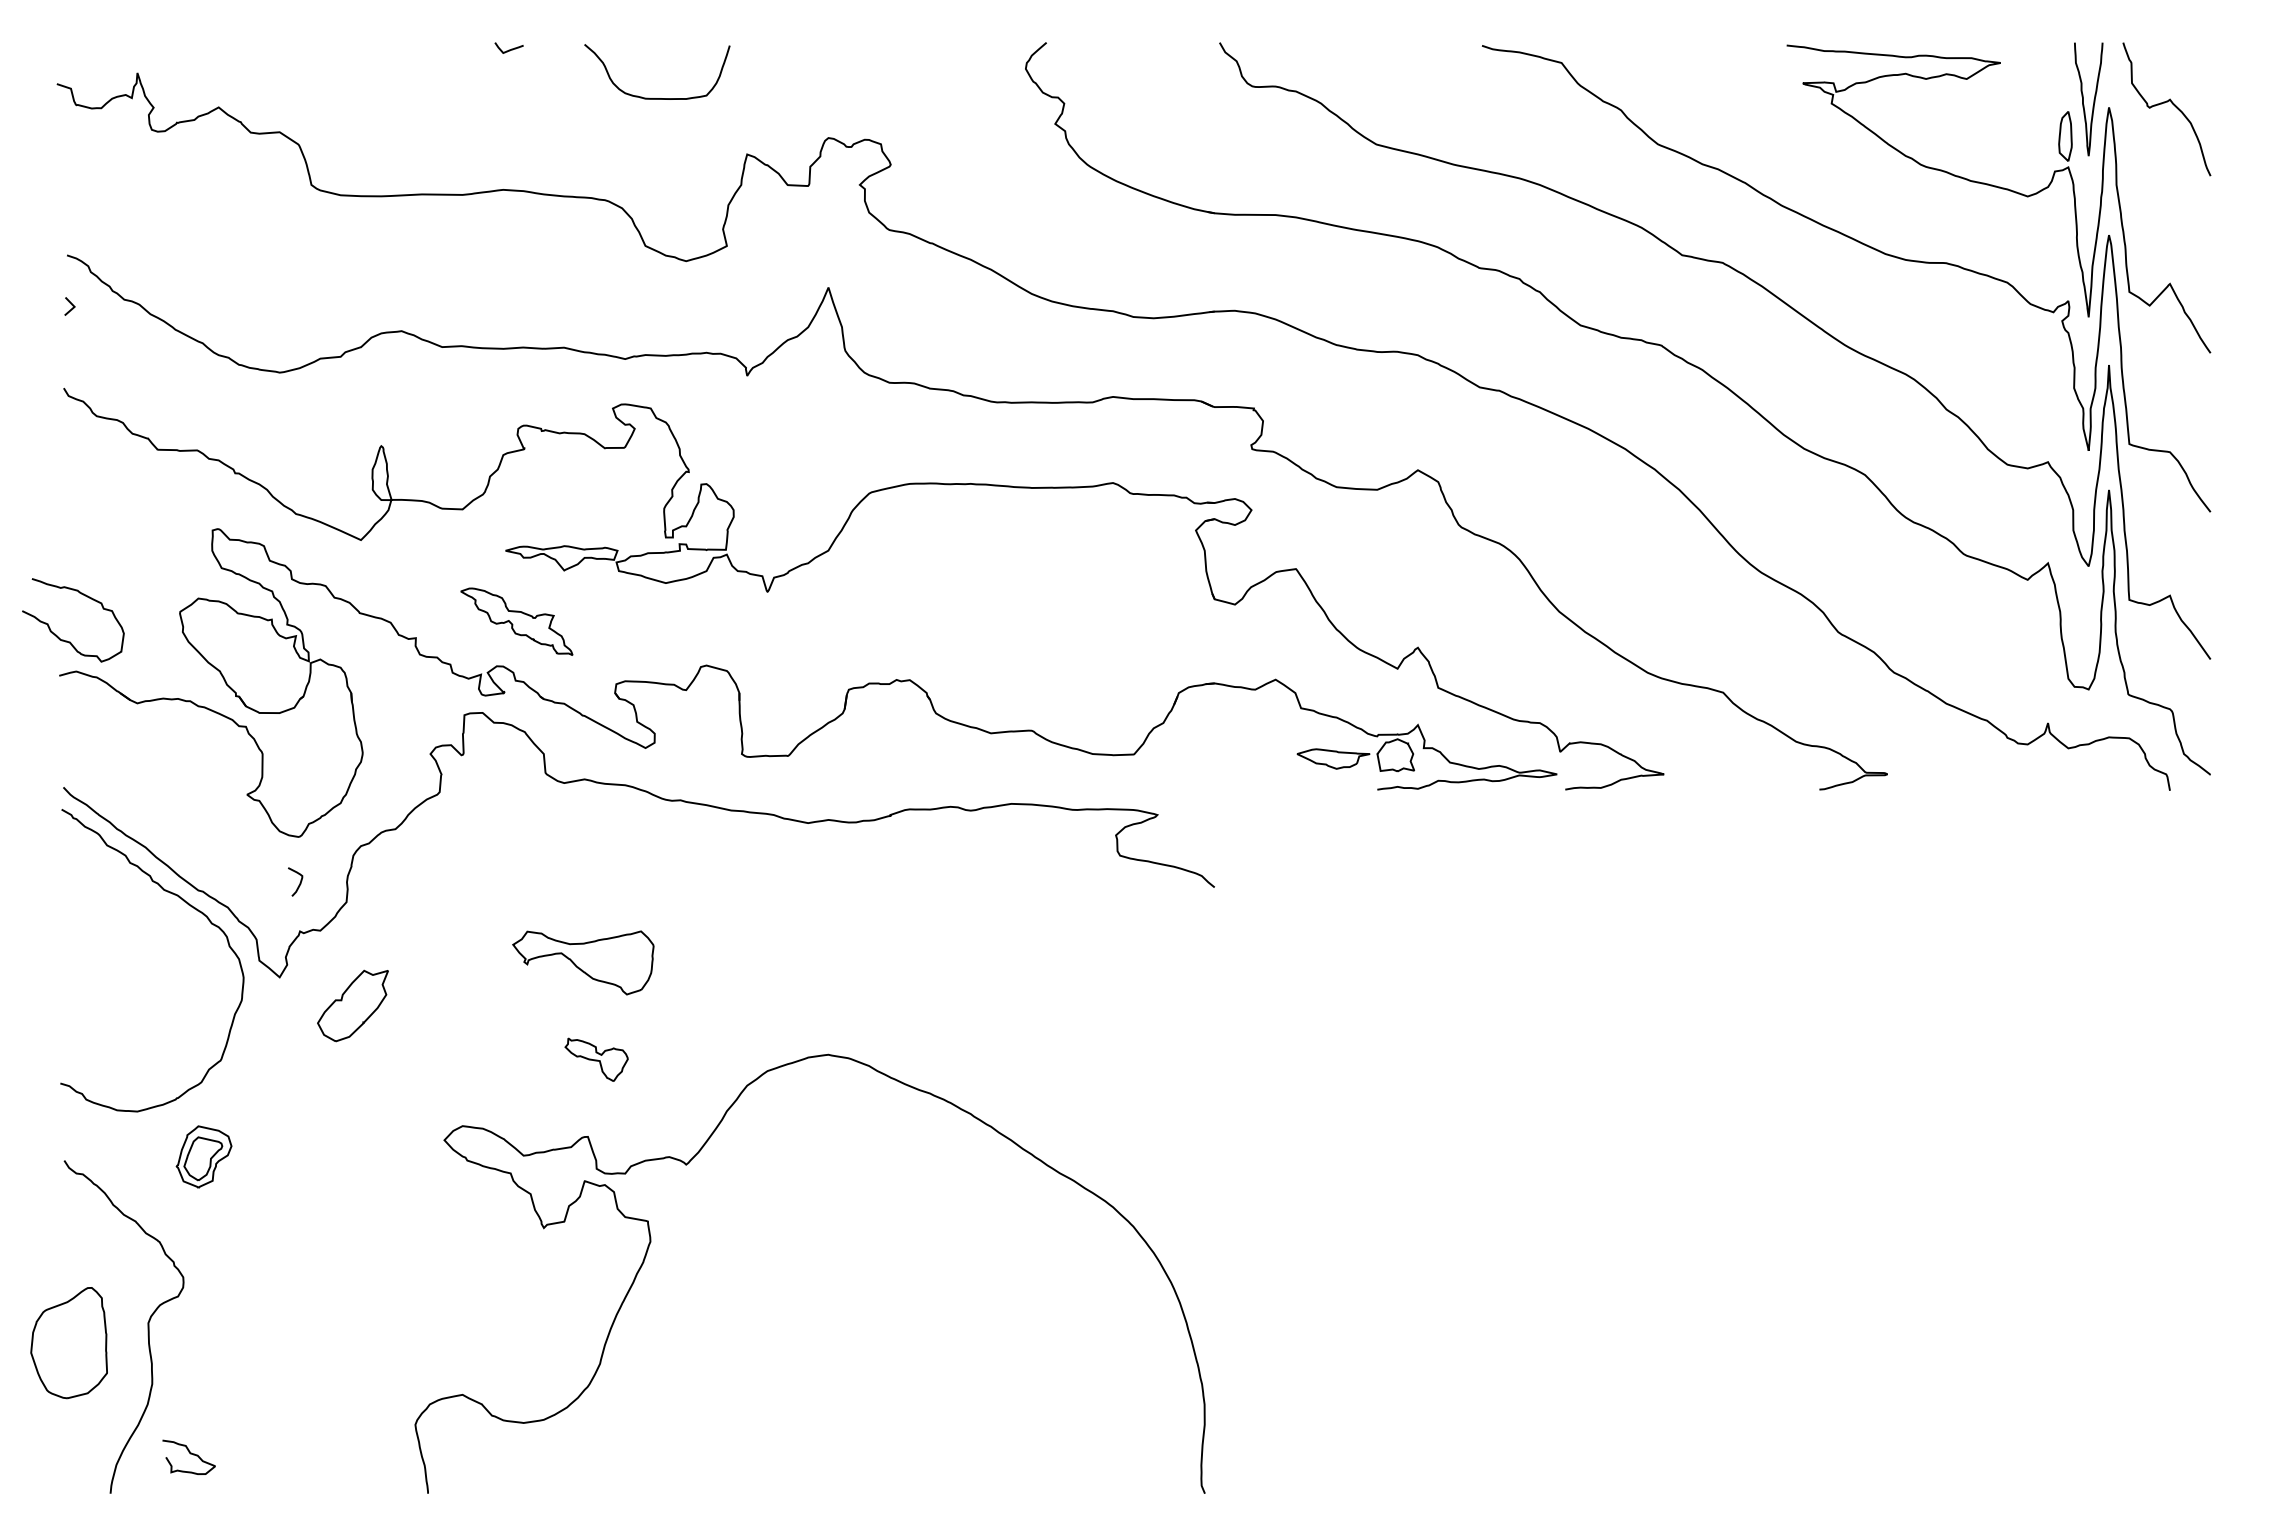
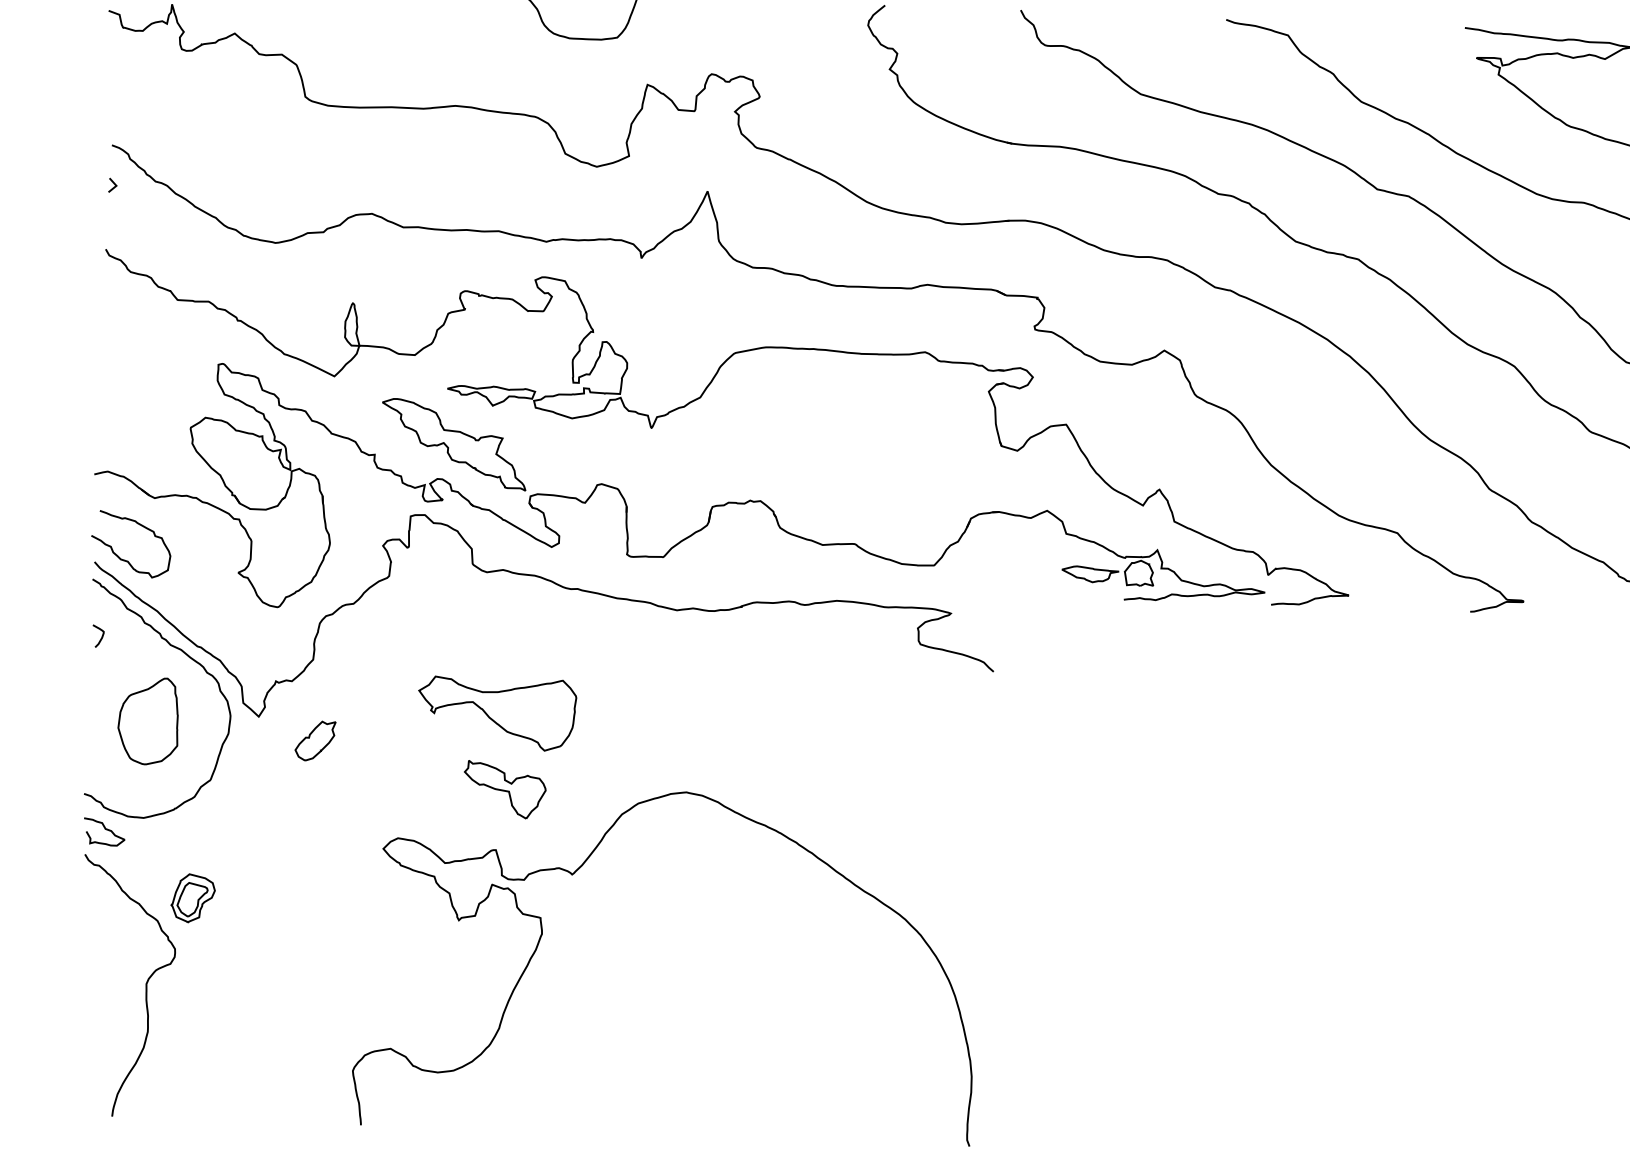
part: (516, 621) -> (454, 444), size x1.67
curve: (67, 640) -> (126, 560), moved
curve: (299, 882) -> (101, 636), moved
part: (583, 962) -> (497, 713), size x1.43
part: (352, 1005) -> (315, 740), size x0.71
part: (596, 1059) -> (504, 789), size x1.67
part: (203, 1156) -> (192, 898), moved
part: (68, 1343) -> (147, 721), moved
curve: (190, 1454) -> (105, 829), moved

